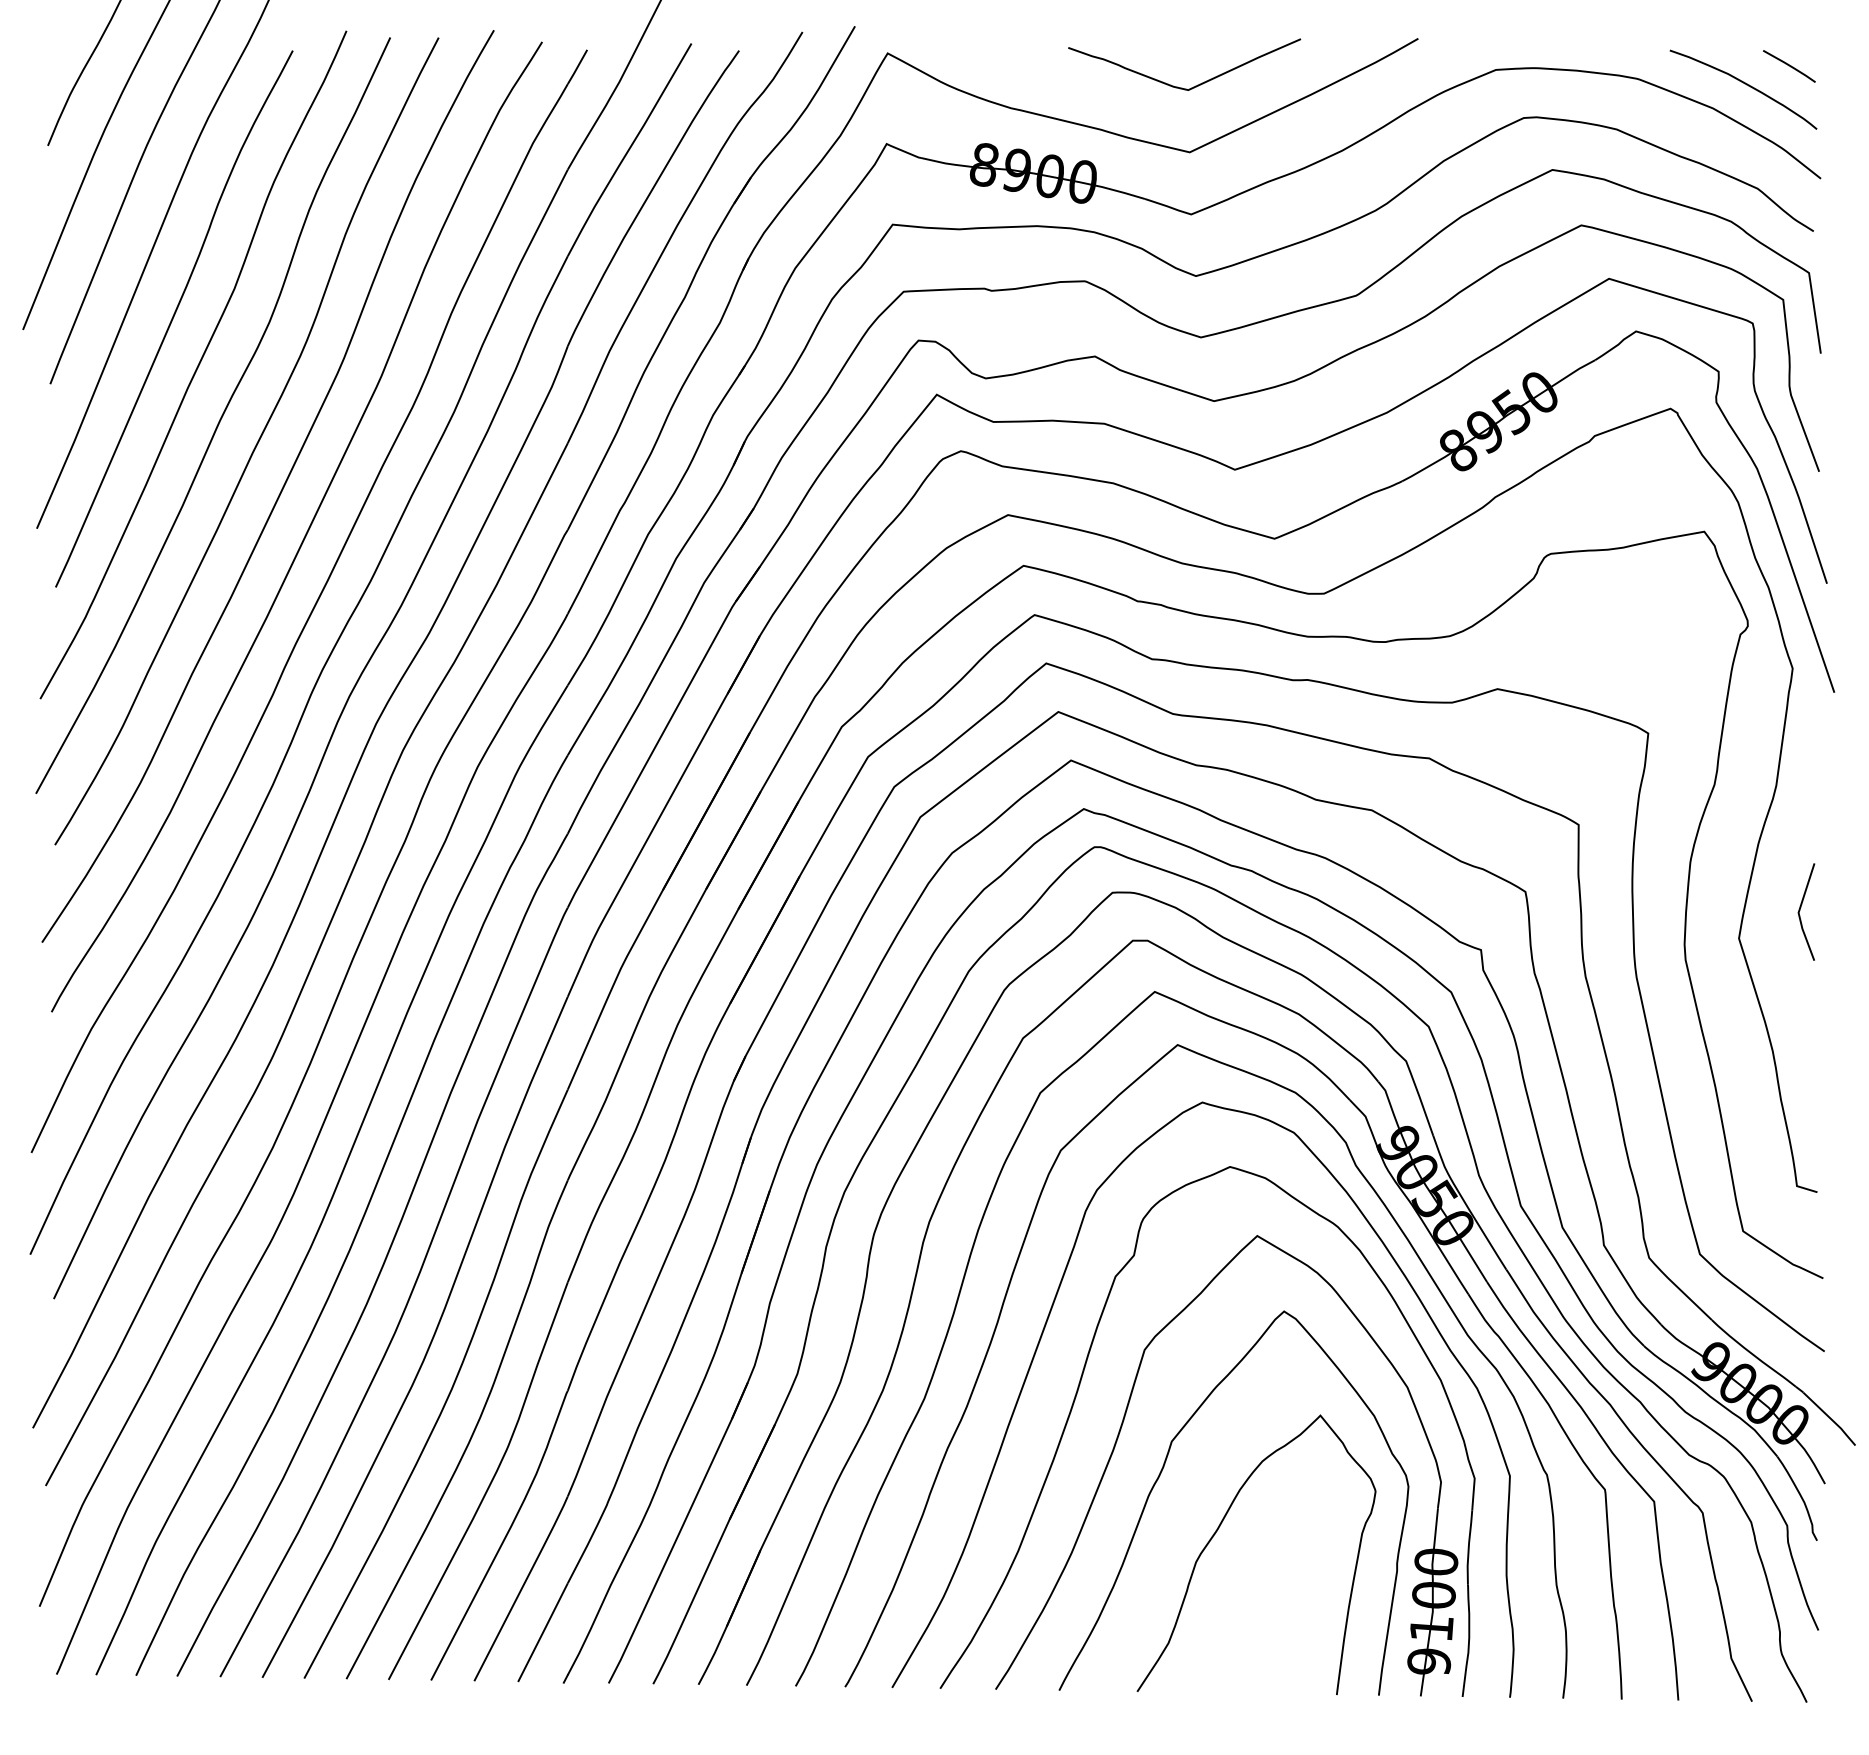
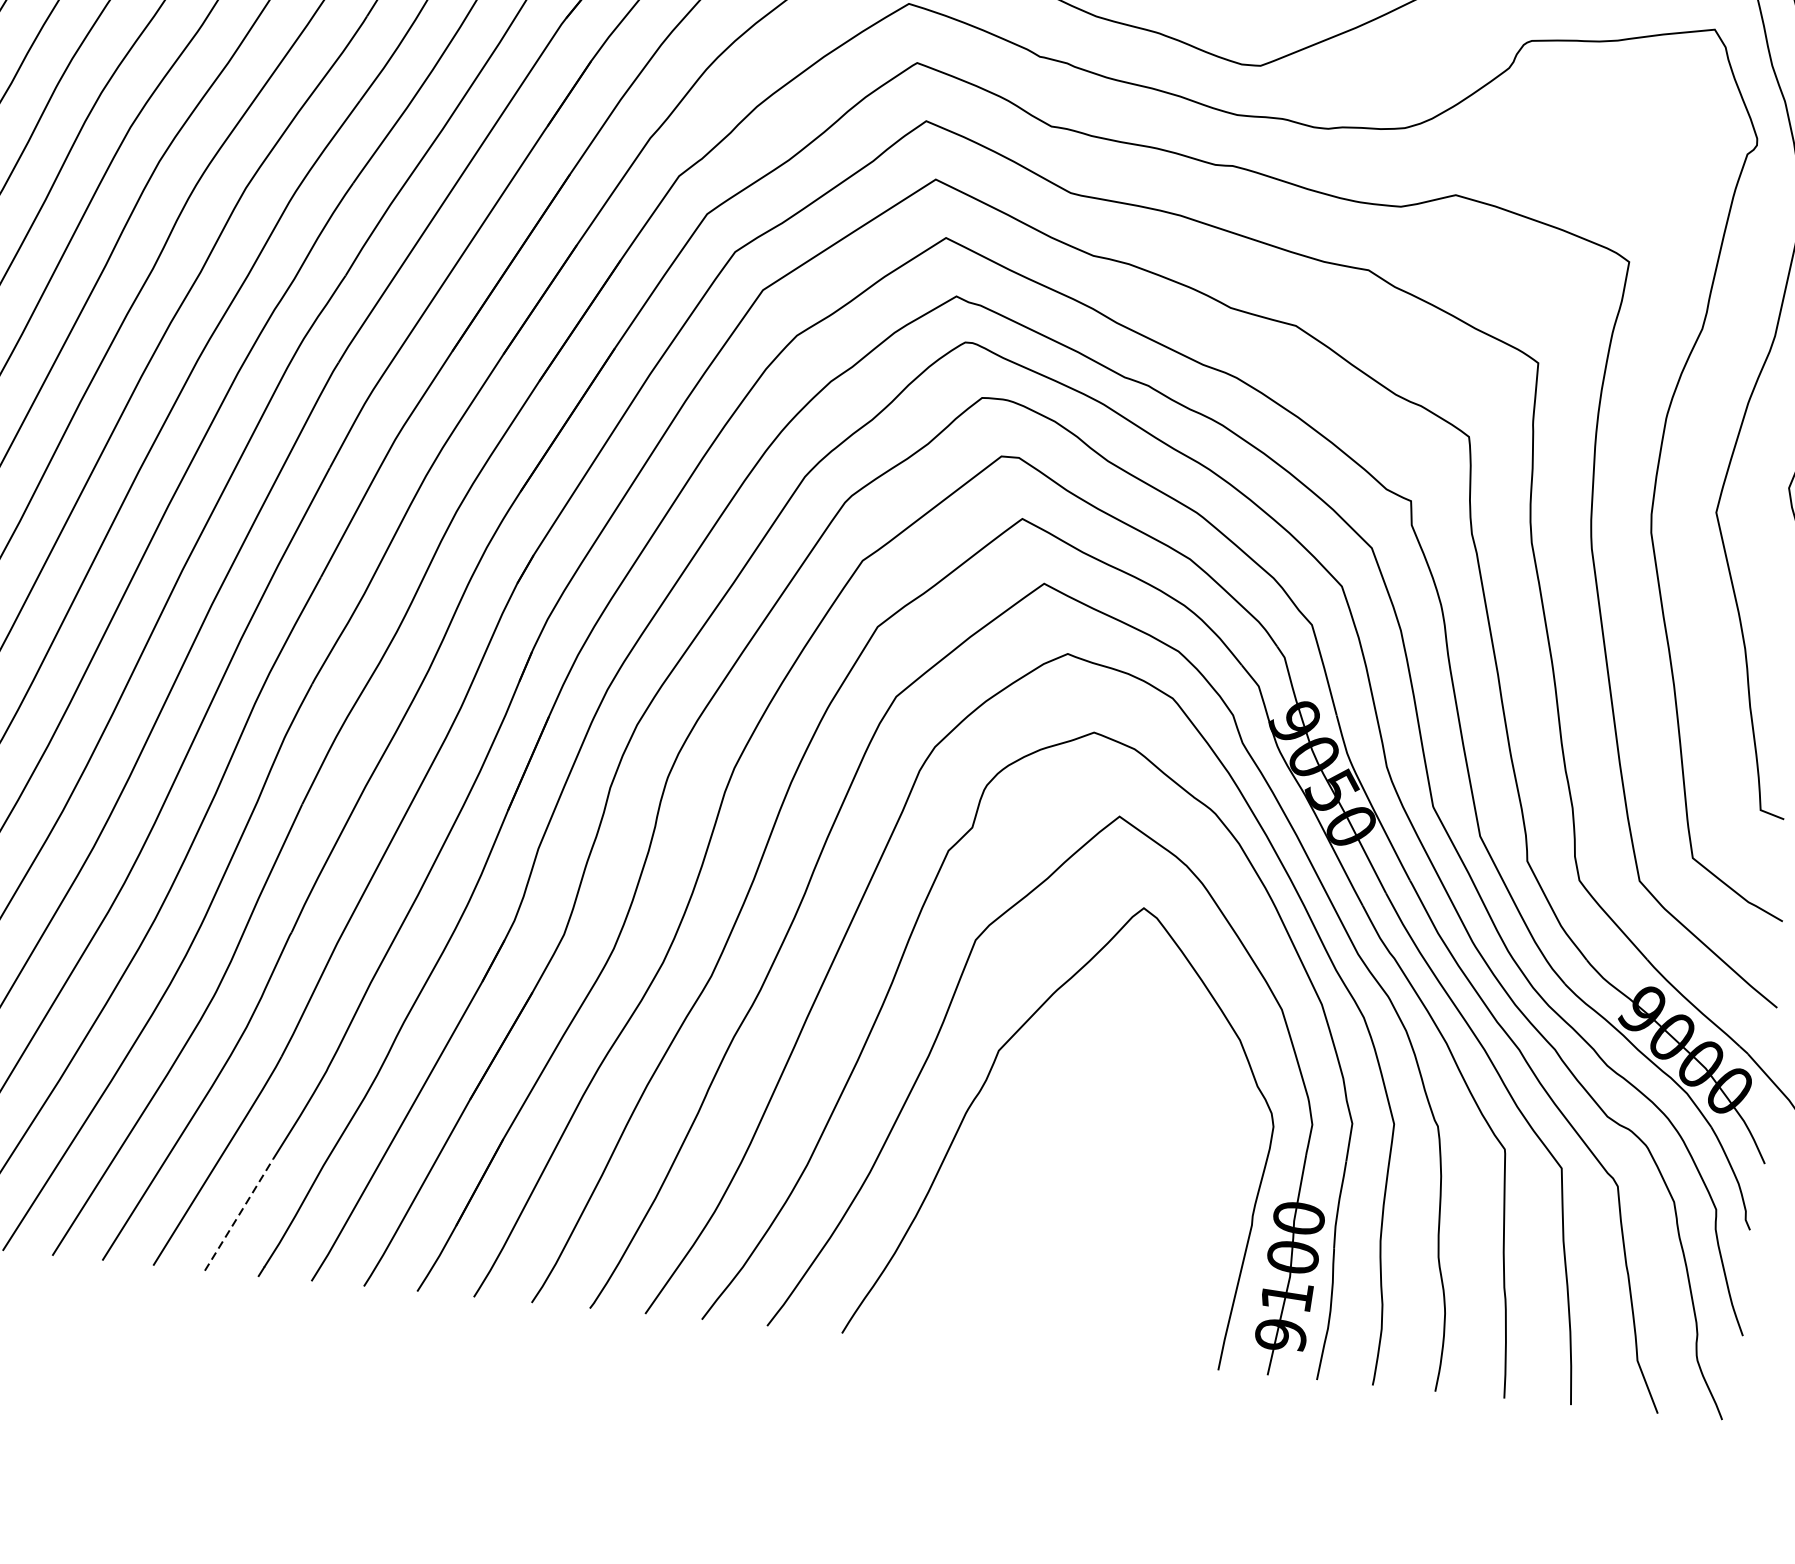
curve: (1219, 1528) -> (1046, 1157), removed
line: (543, 1632) -> (239, 1214), solid -> dashed

